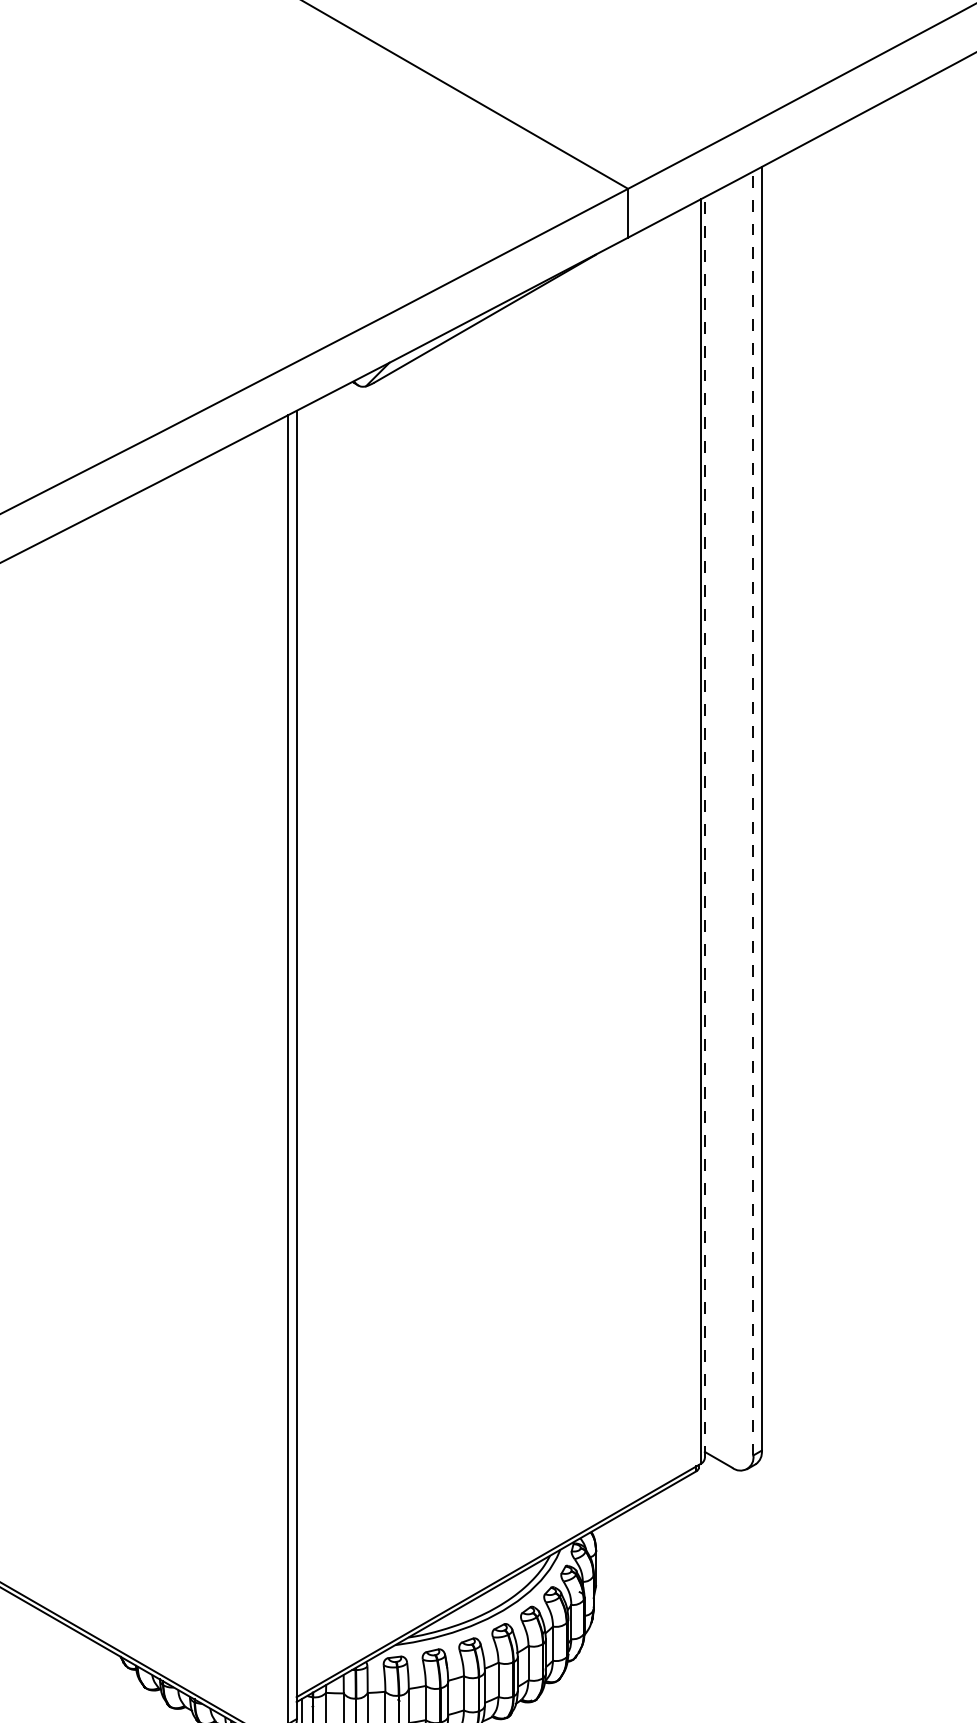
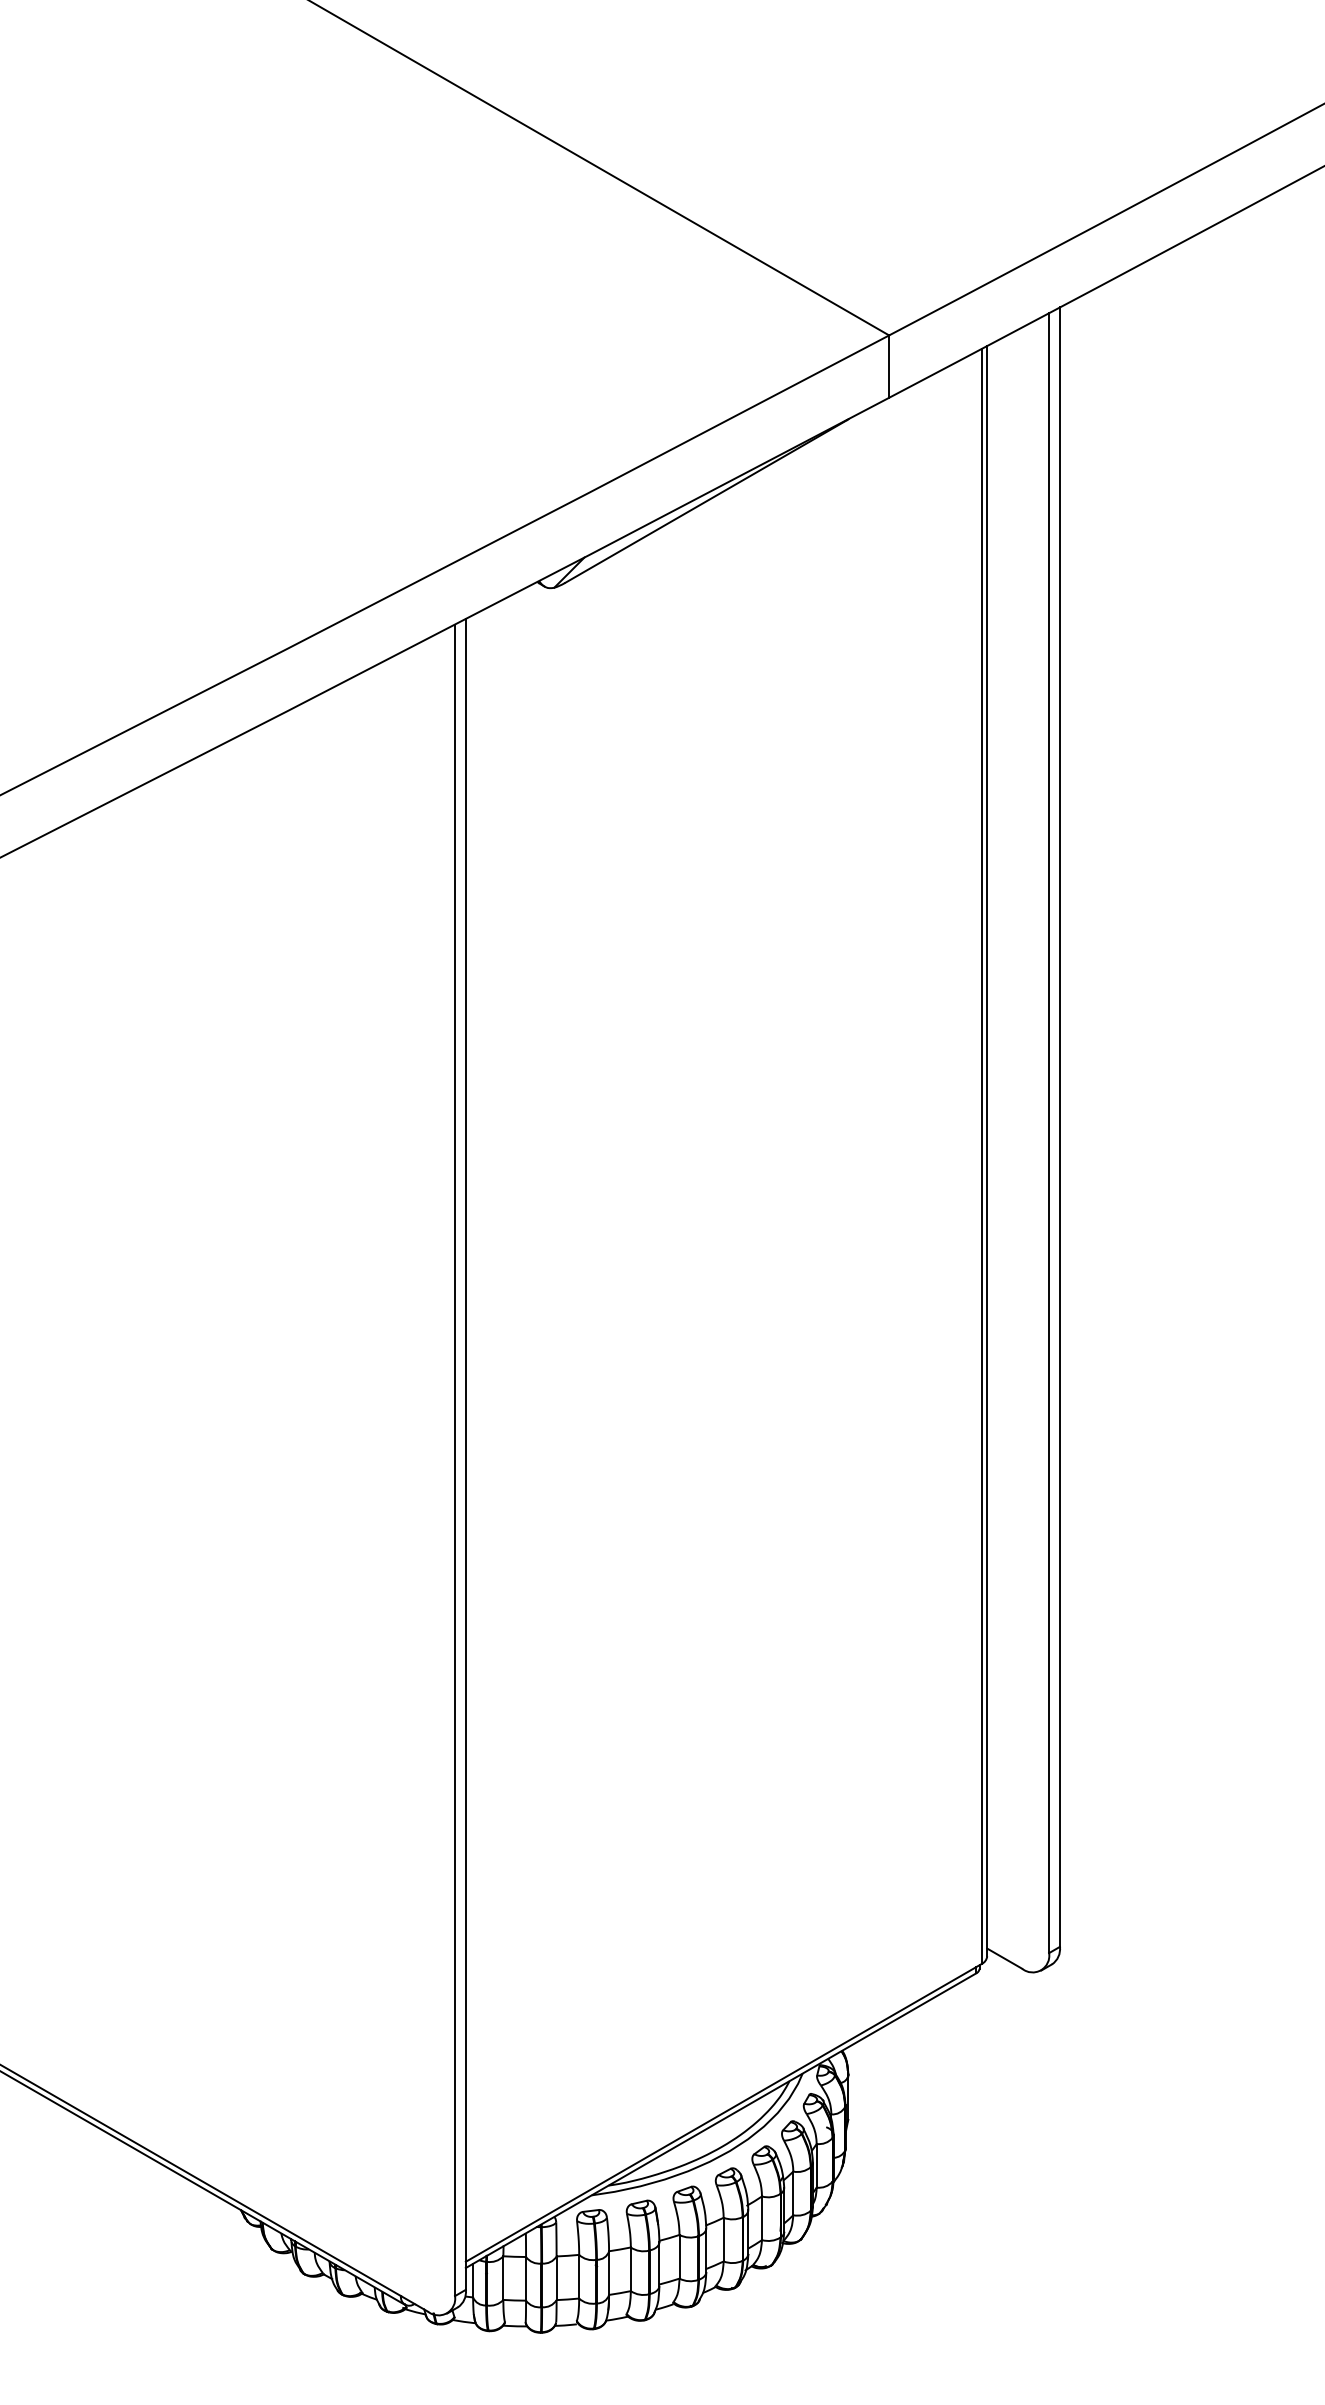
line: (753, 812) -> (1049, 1132), dashed -> solid
line: (705, 827) -> (987, 1150), dashed -> solid

